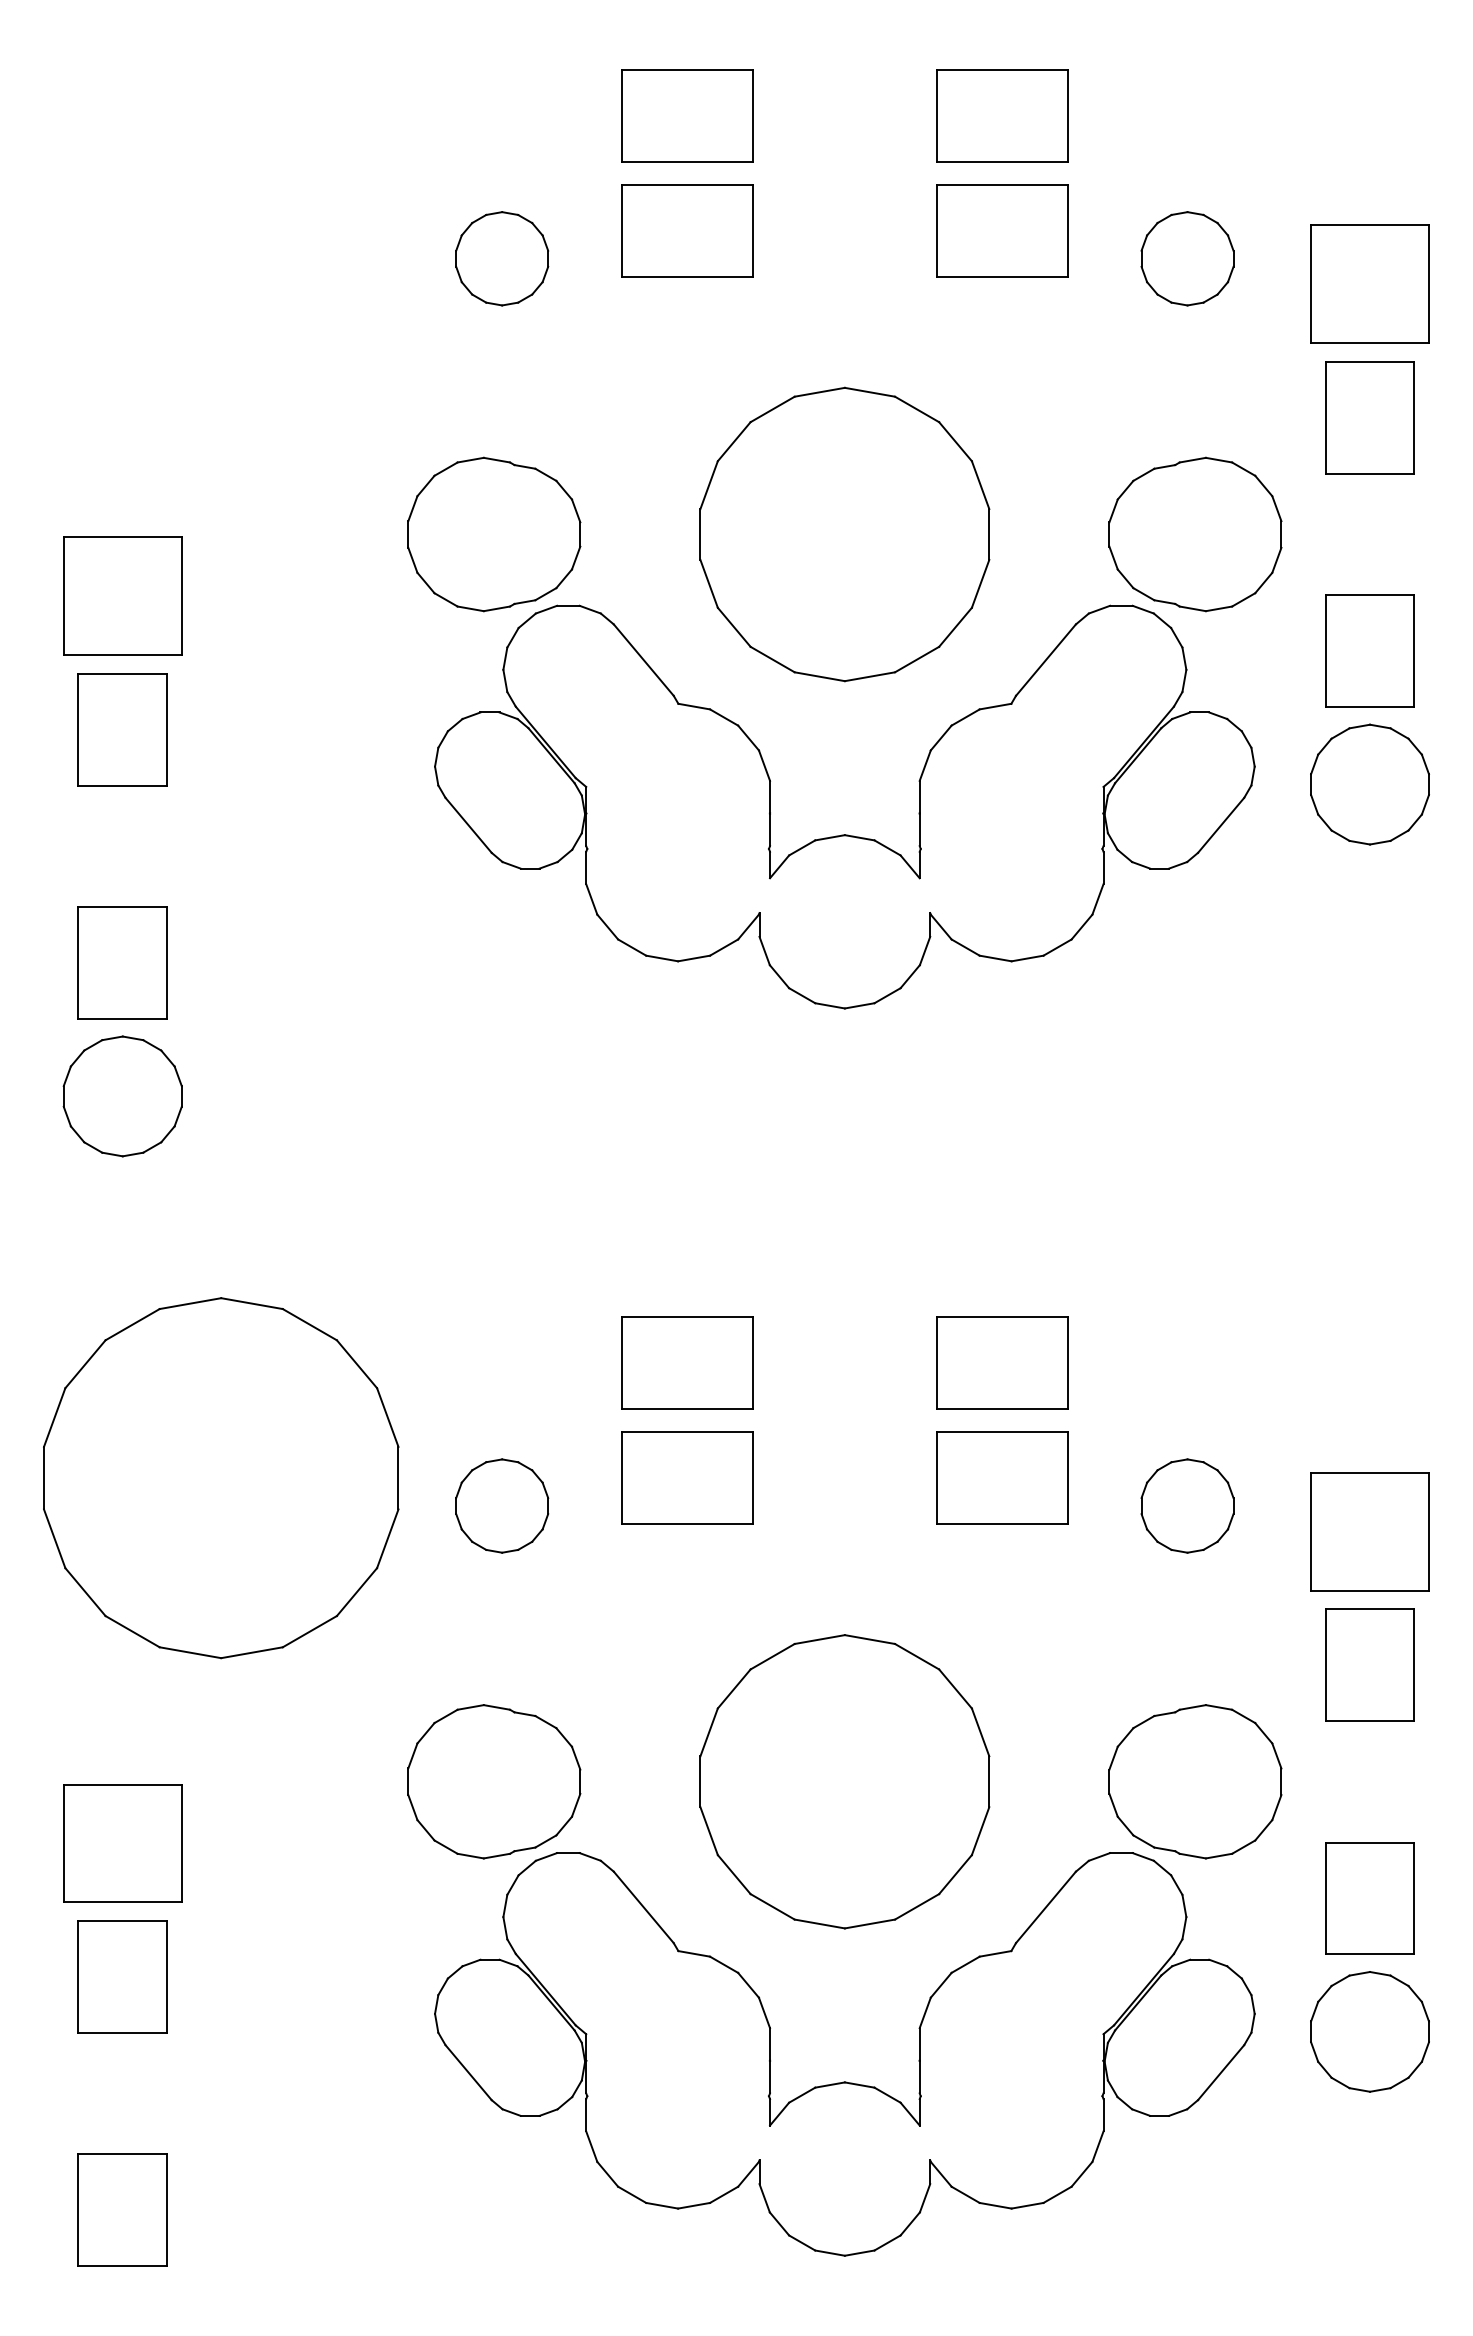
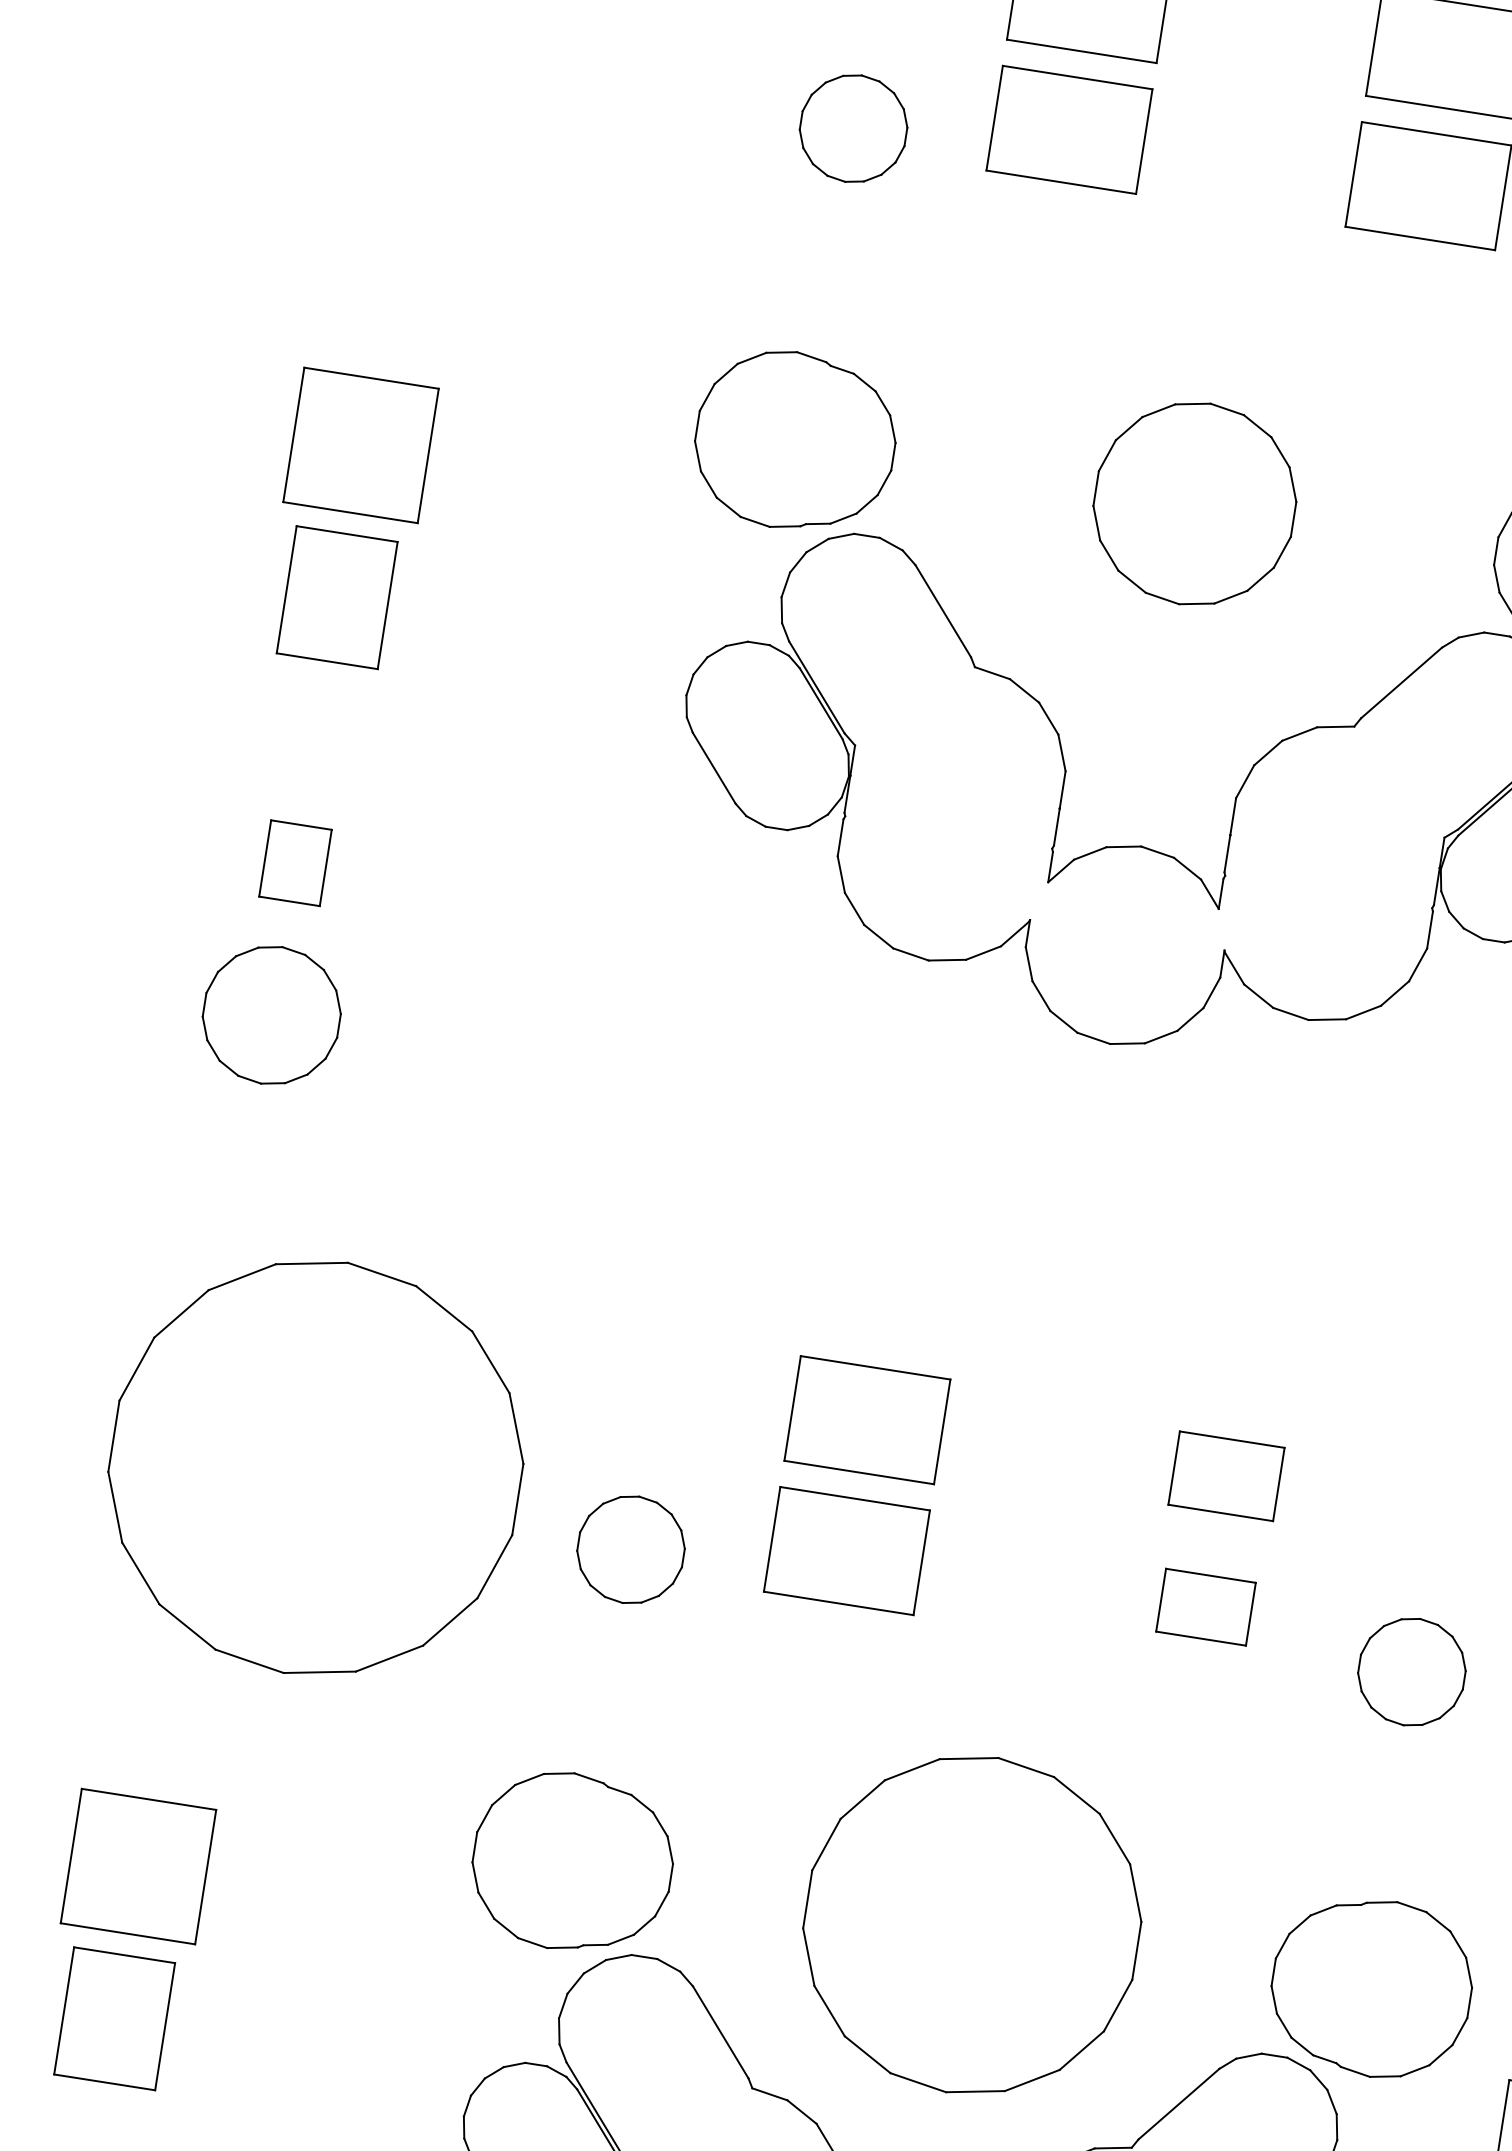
part: (844, 534) -> (1194, 503), size x0.6
part: (122, 962) -> (295, 862), size x0.6
part: (1002, 1362) -> (1226, 1475), size x0.7
part: (1002, 1477) -> (1206, 1606), size x0.6

